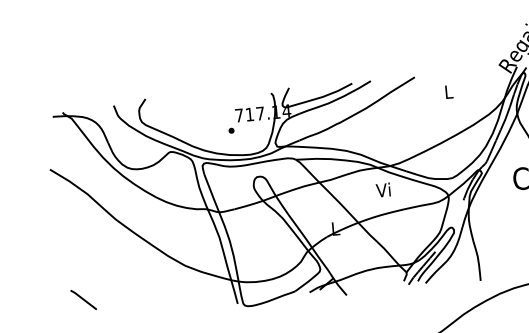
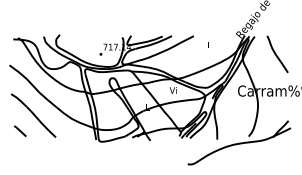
part: (107, 265) -> (33, 115), added

